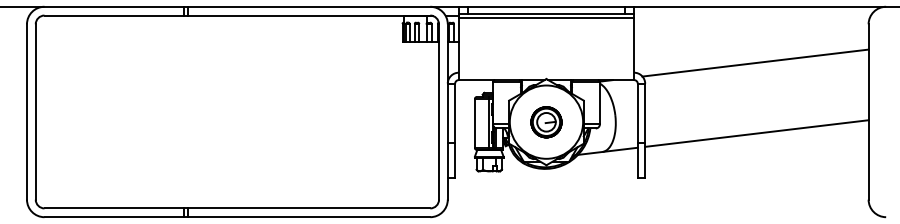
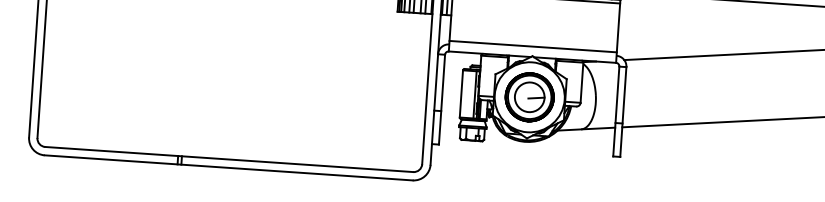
line: (546, 69) -> (533, 47), added
part: (546, 122) -> (529, 97), size x1.67

